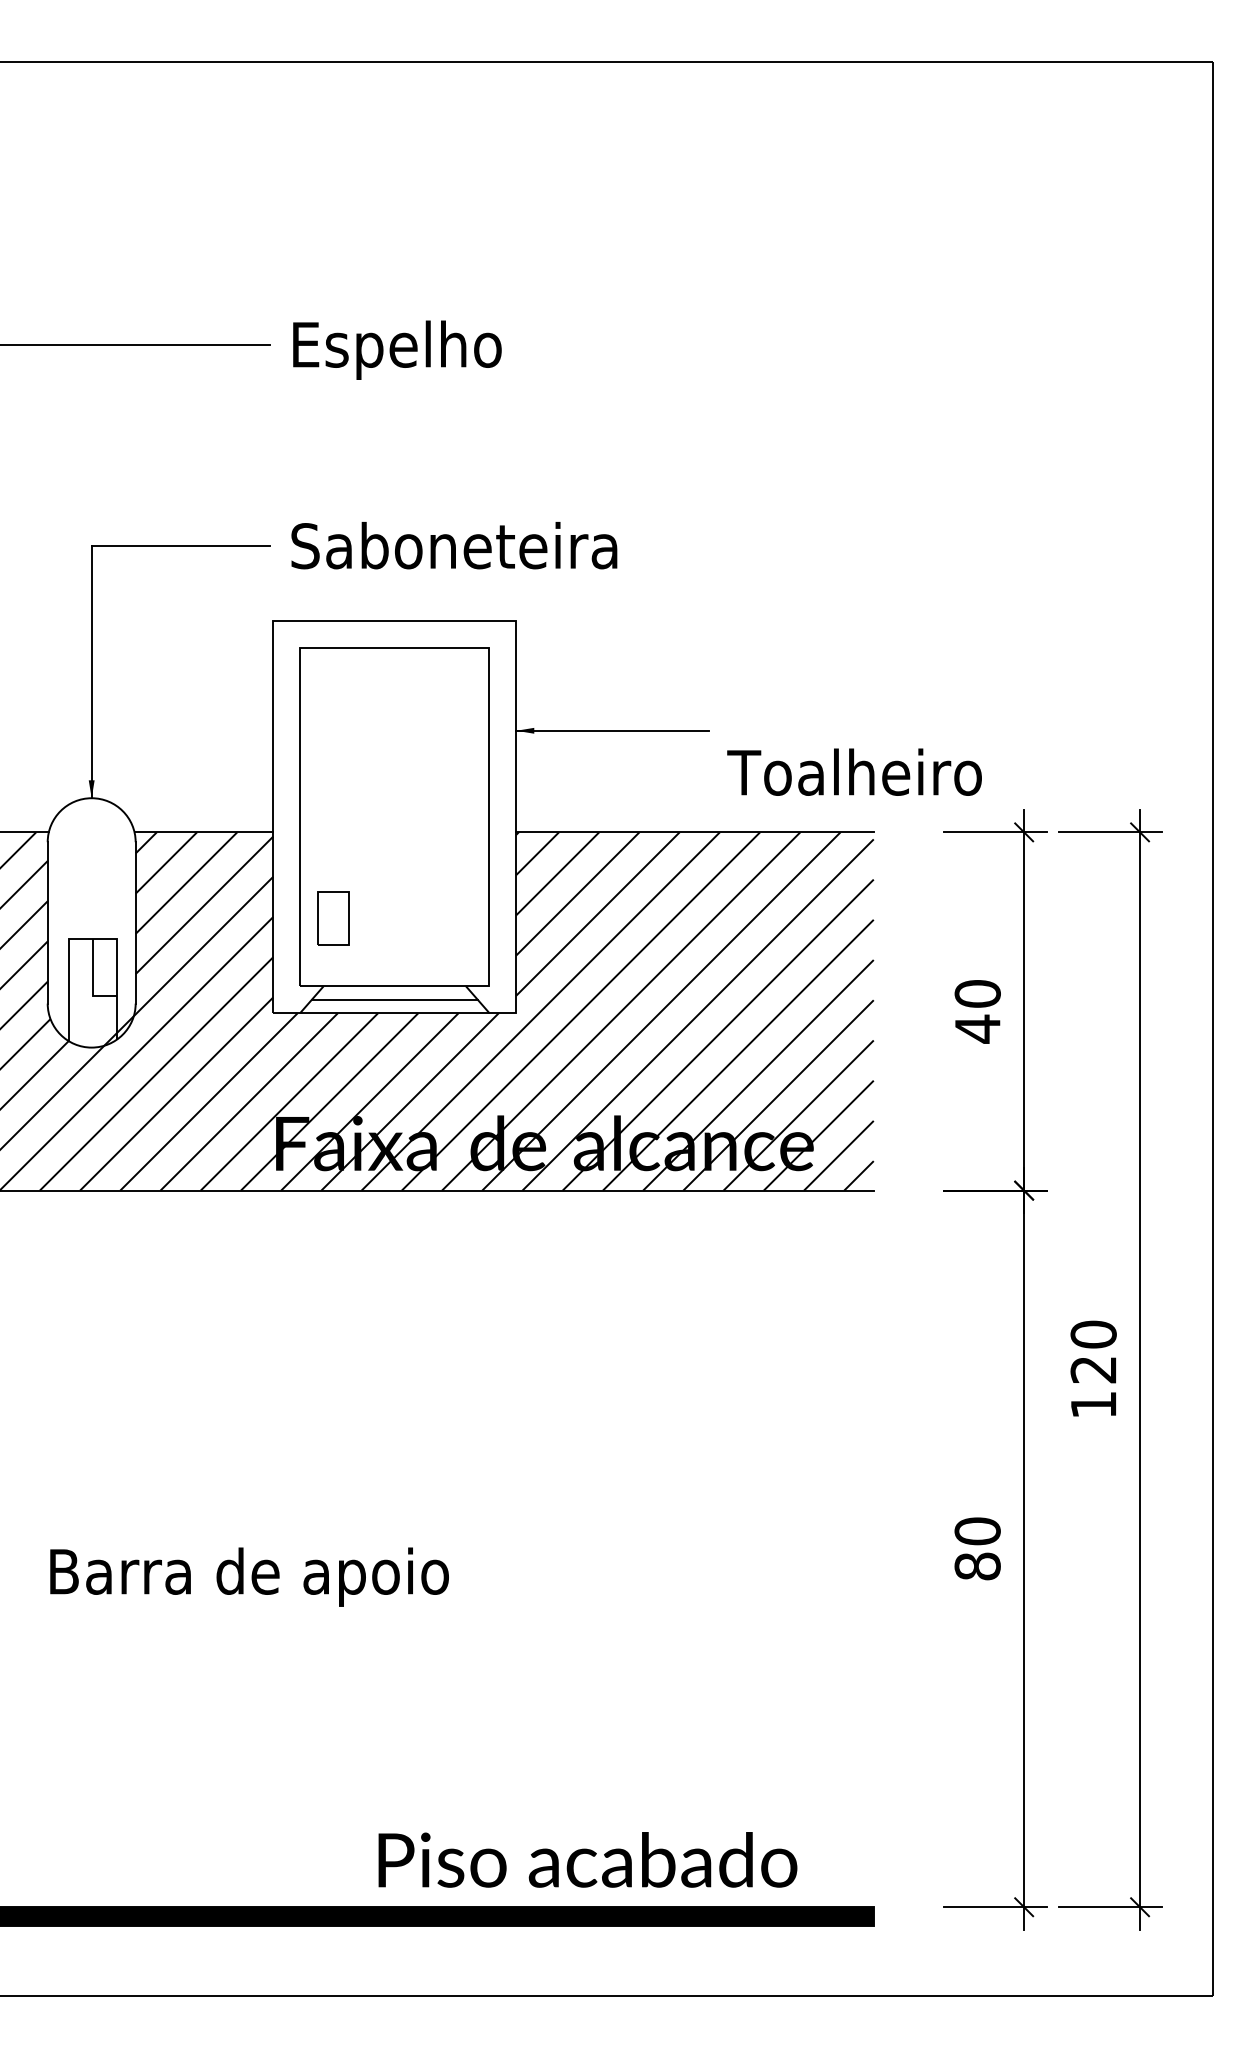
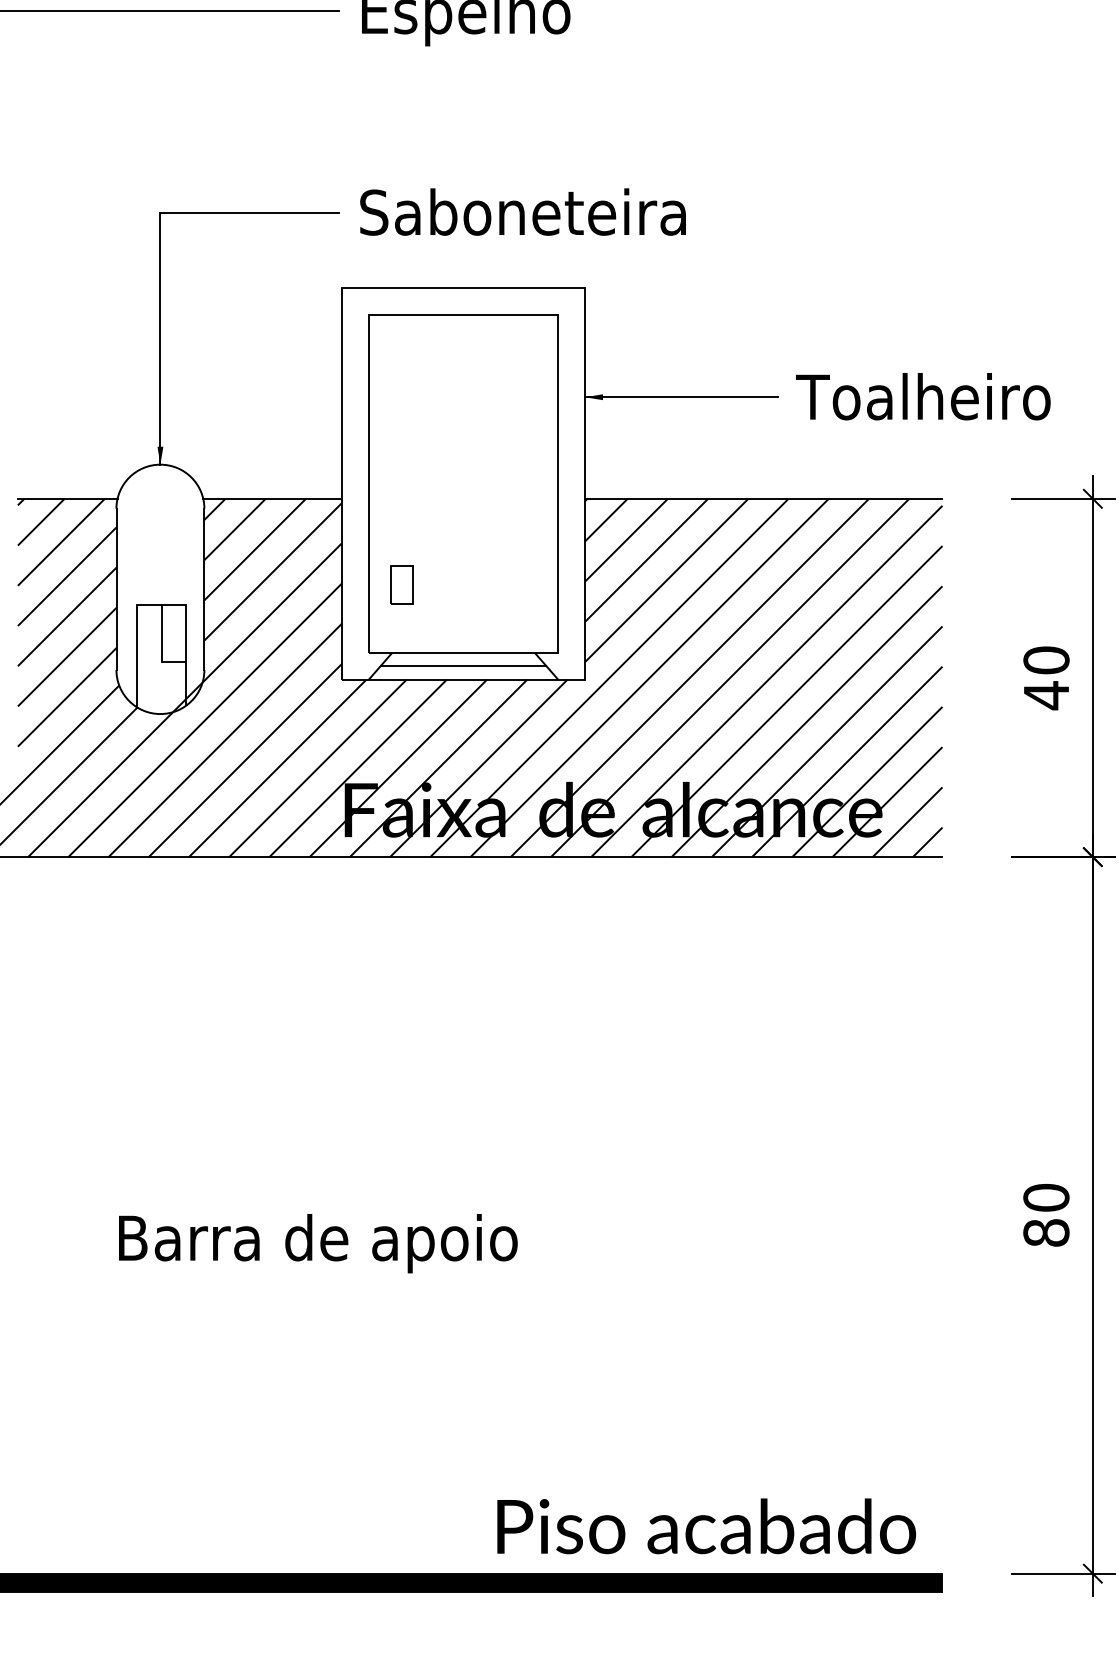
text: (854, 771) -> (923, 395), moved
part: (333, 918) -> (402, 584), size x0.71
text: (587, 1859) -> (706, 1525), moved

